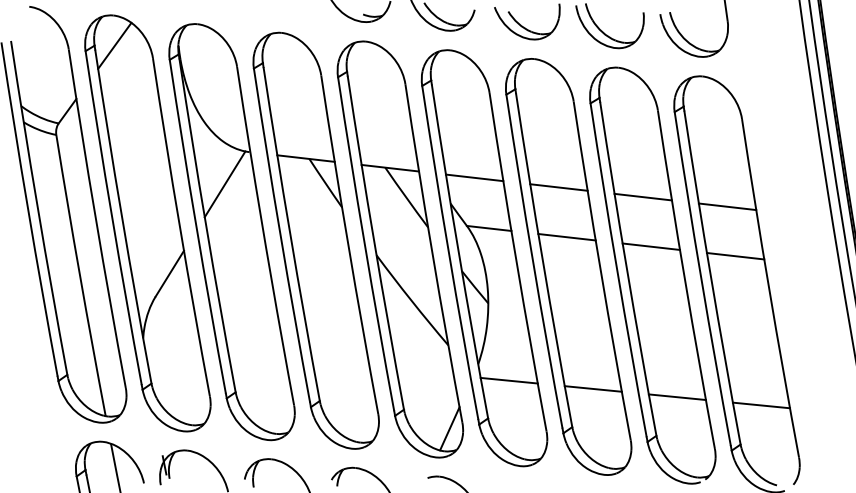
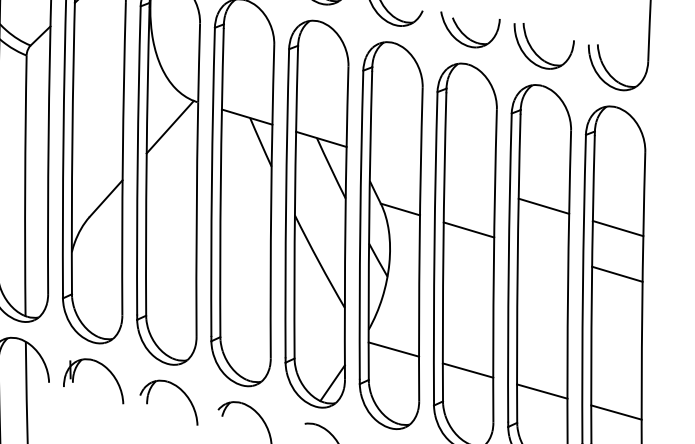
line: (474, 177) -> (395, 161), removed
line: (558, 187) -> (469, 183), removed
line: (651, 246) -> (543, 251), removed

